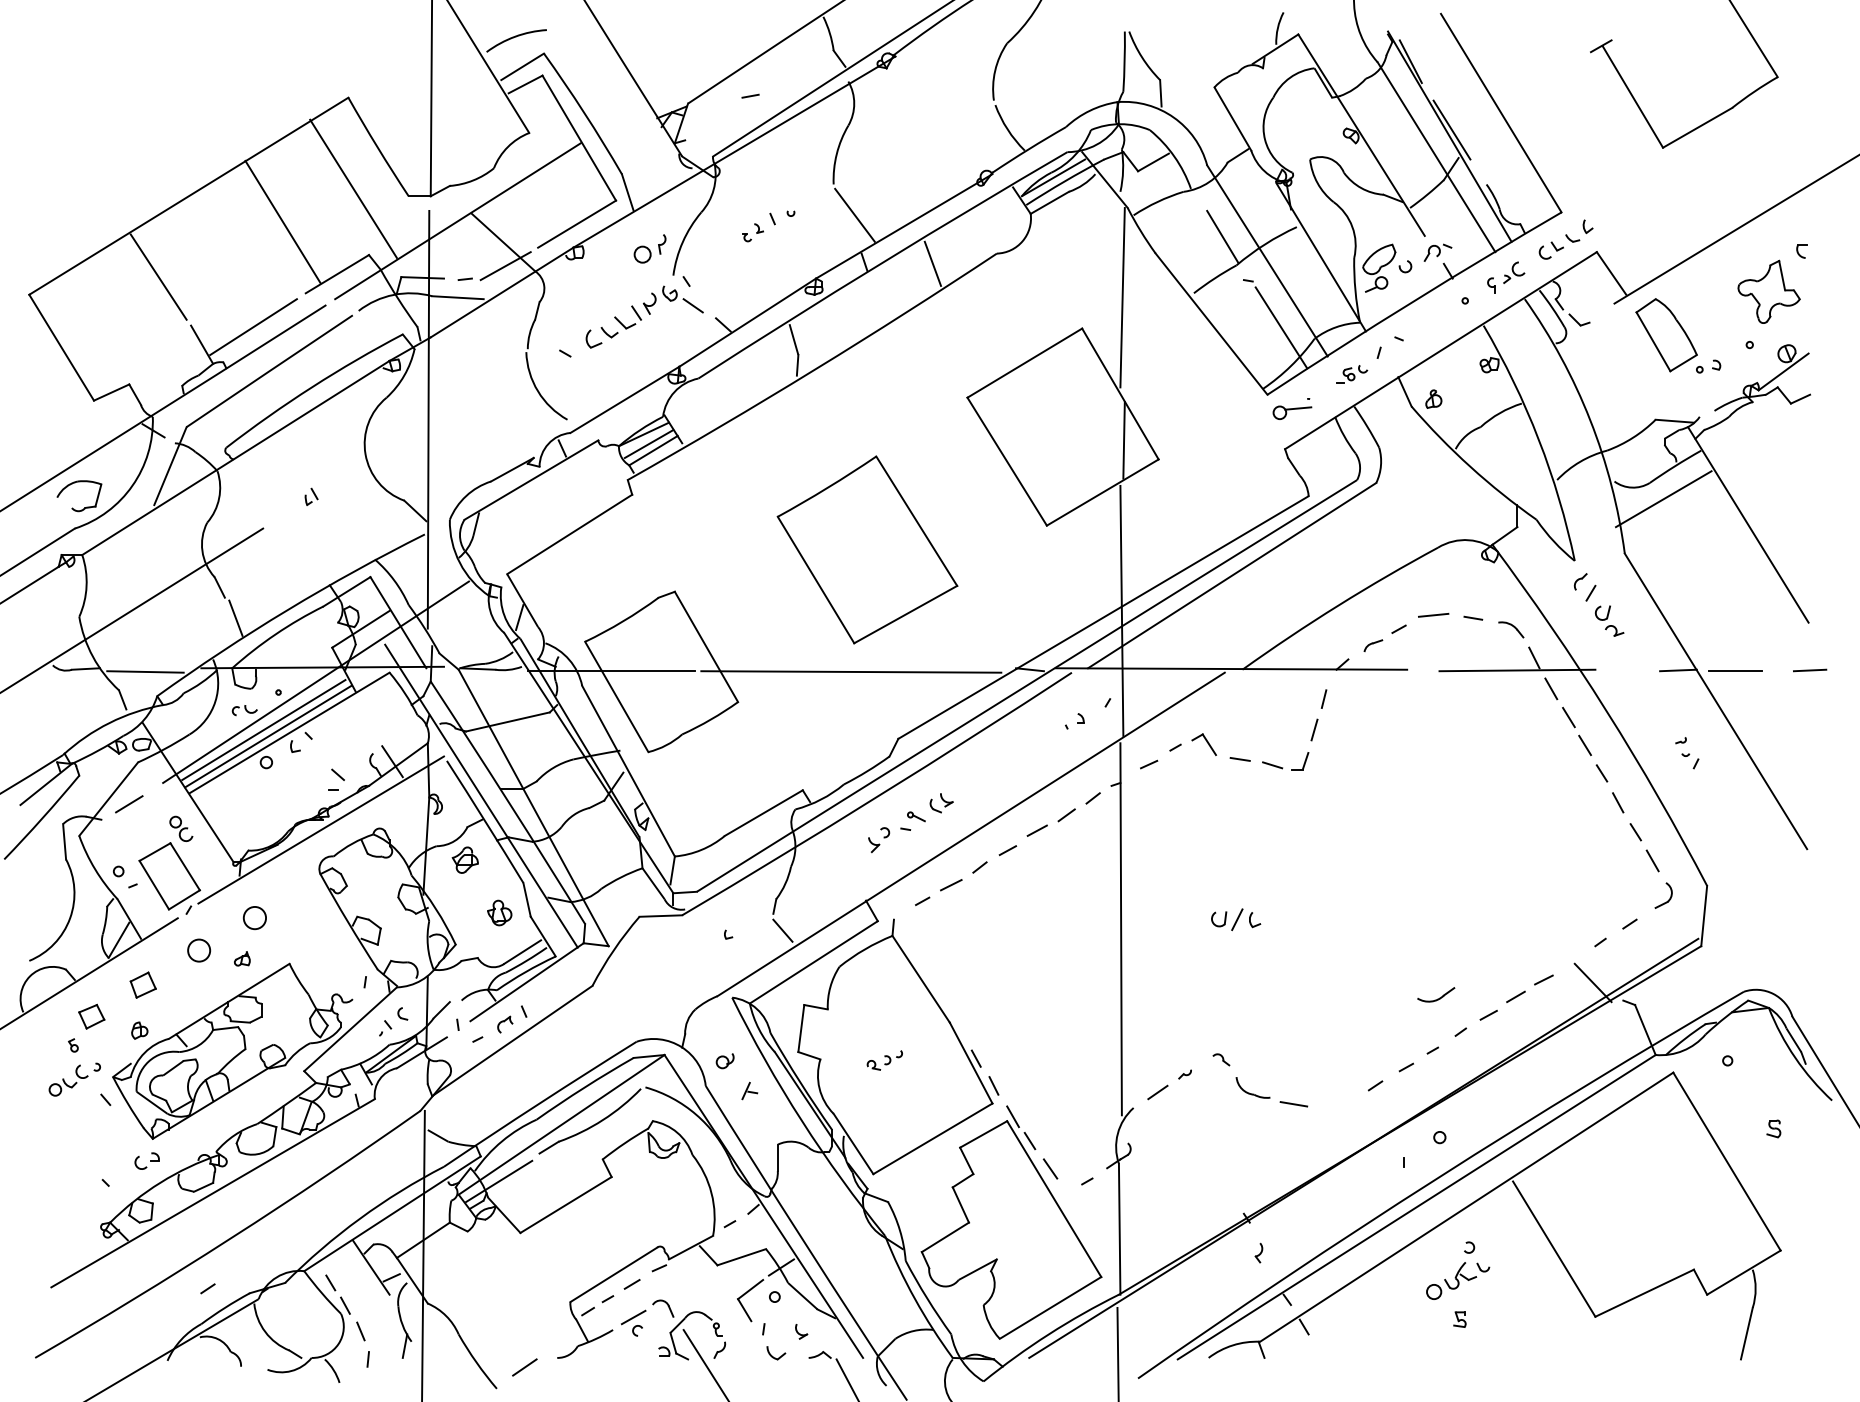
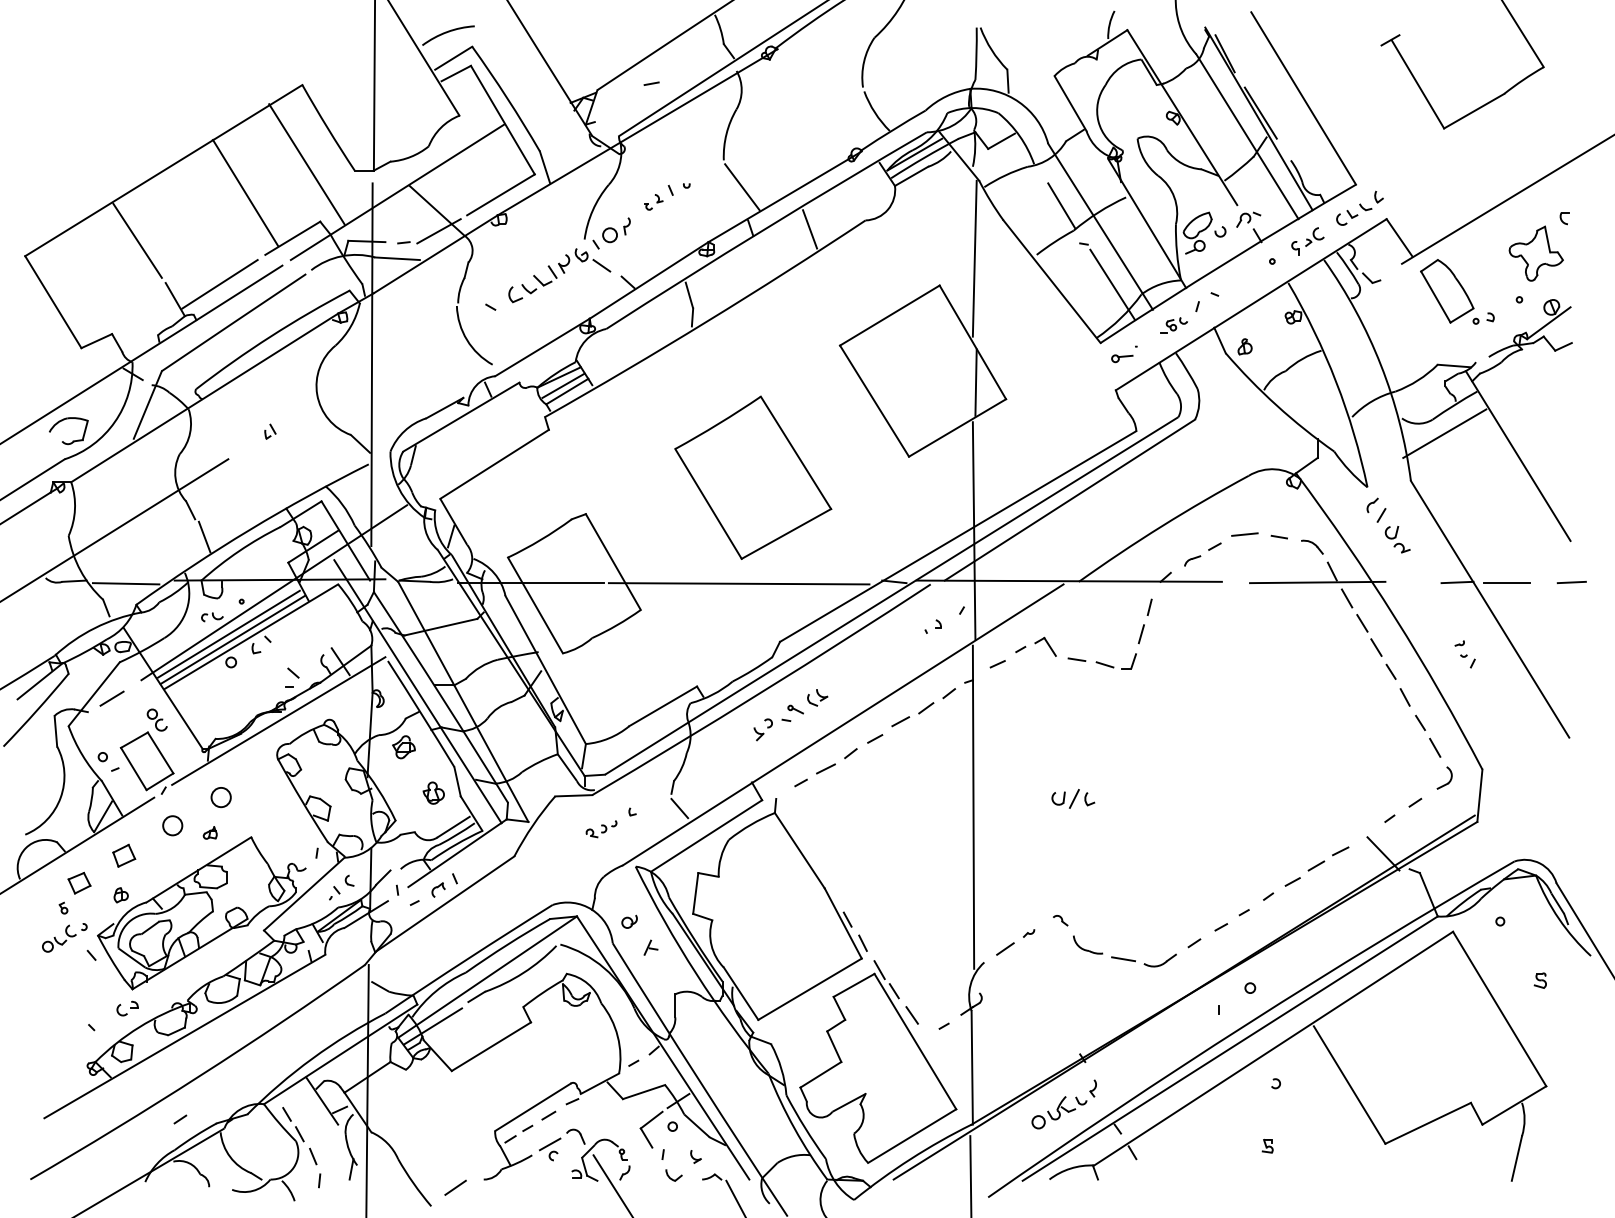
part: (649, 248) -> (615, 229), moved
part: (1292, 412) -> (1122, 358), size x0.62
part: (1436, 994) -> (1160, 960), moved
part: (884, 1060) -> (601, 829), moved
part: (1458, 1280) -> (1059, 1112), moved

